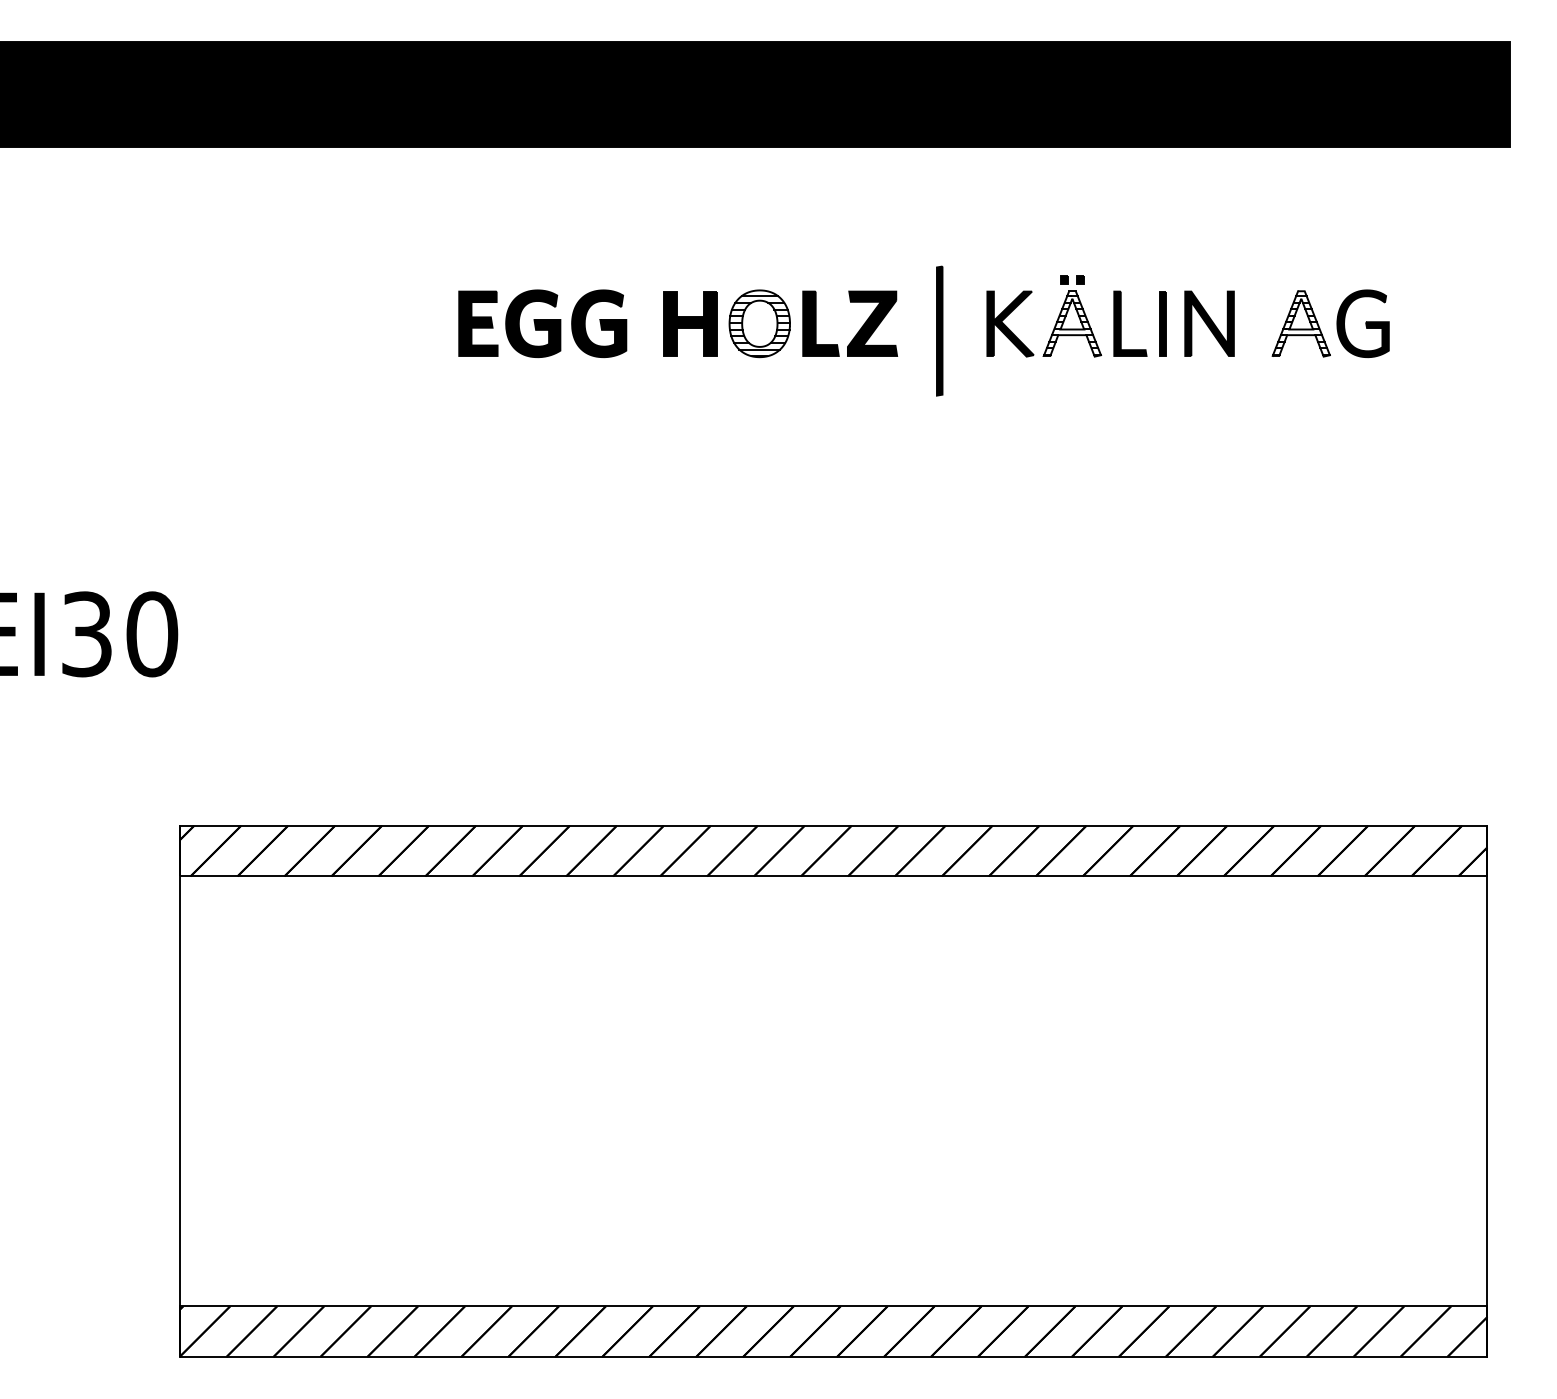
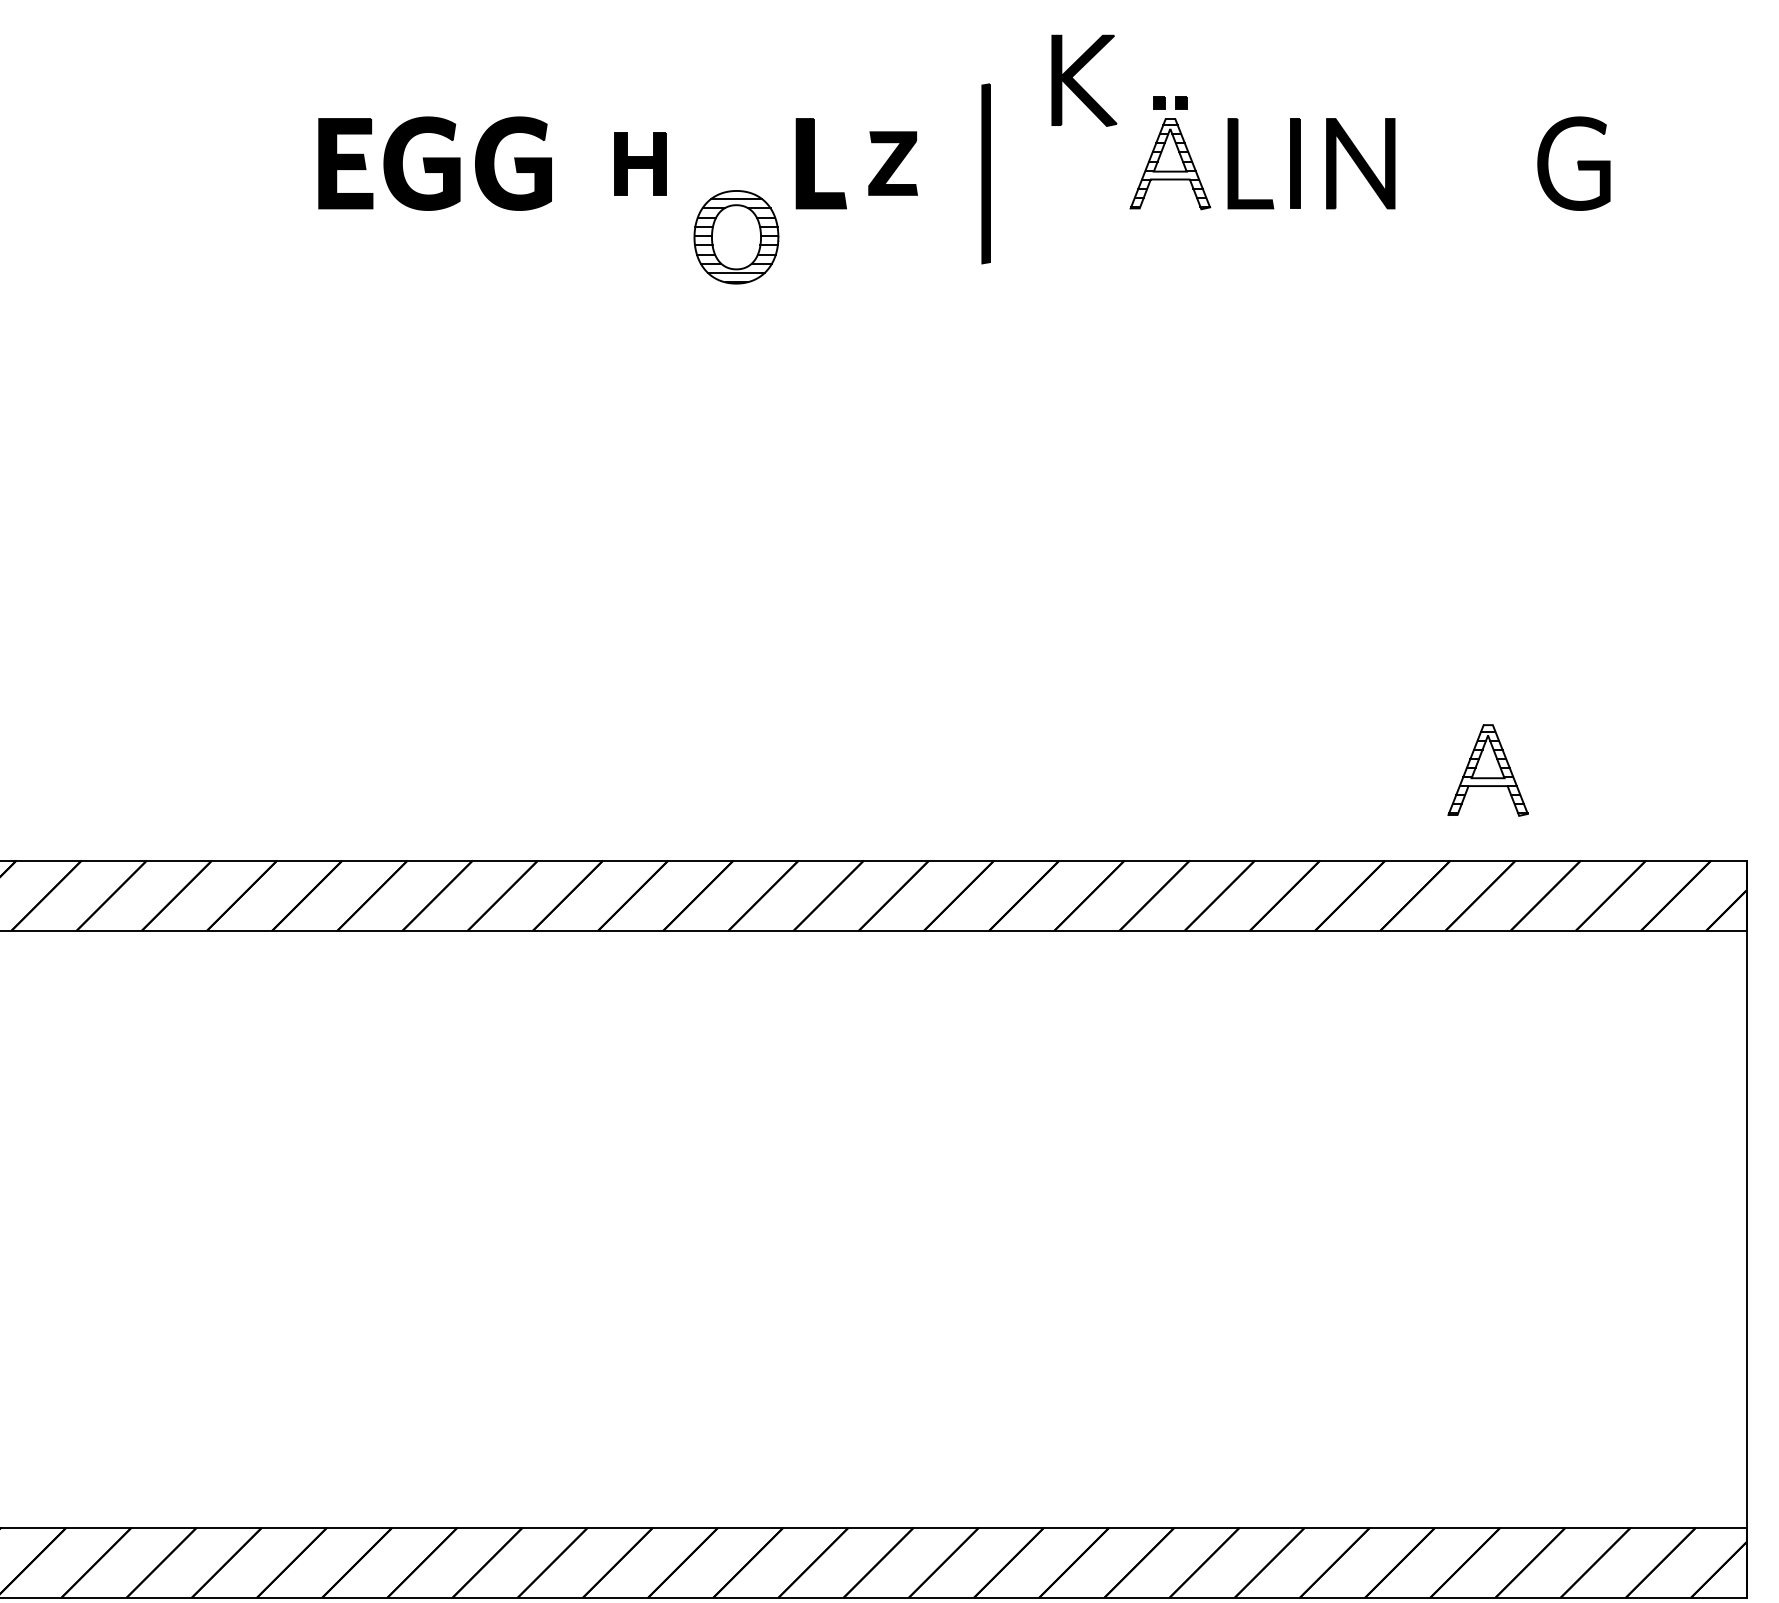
part: (690, 323) -> (640, 163), size x0.7
part: (759, 323) -> (736, 236), moved
part: (872, 323) -> (892, 163), size x0.7
part: (1010, 323) -> (1084, 80), moved
part: (1300, 323) -> (1486, 769), moved

